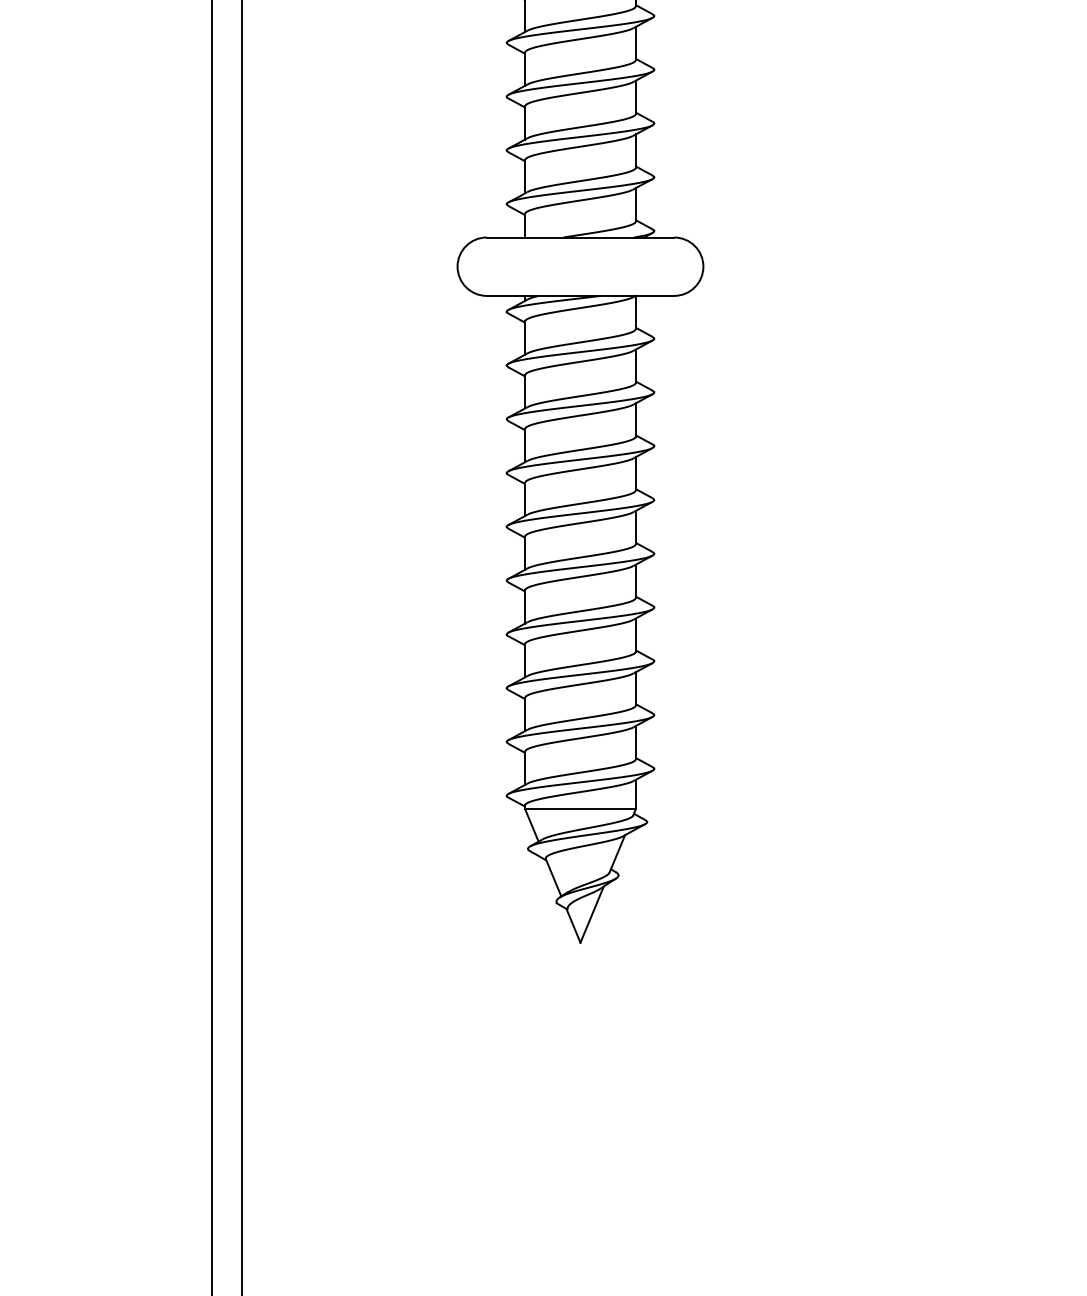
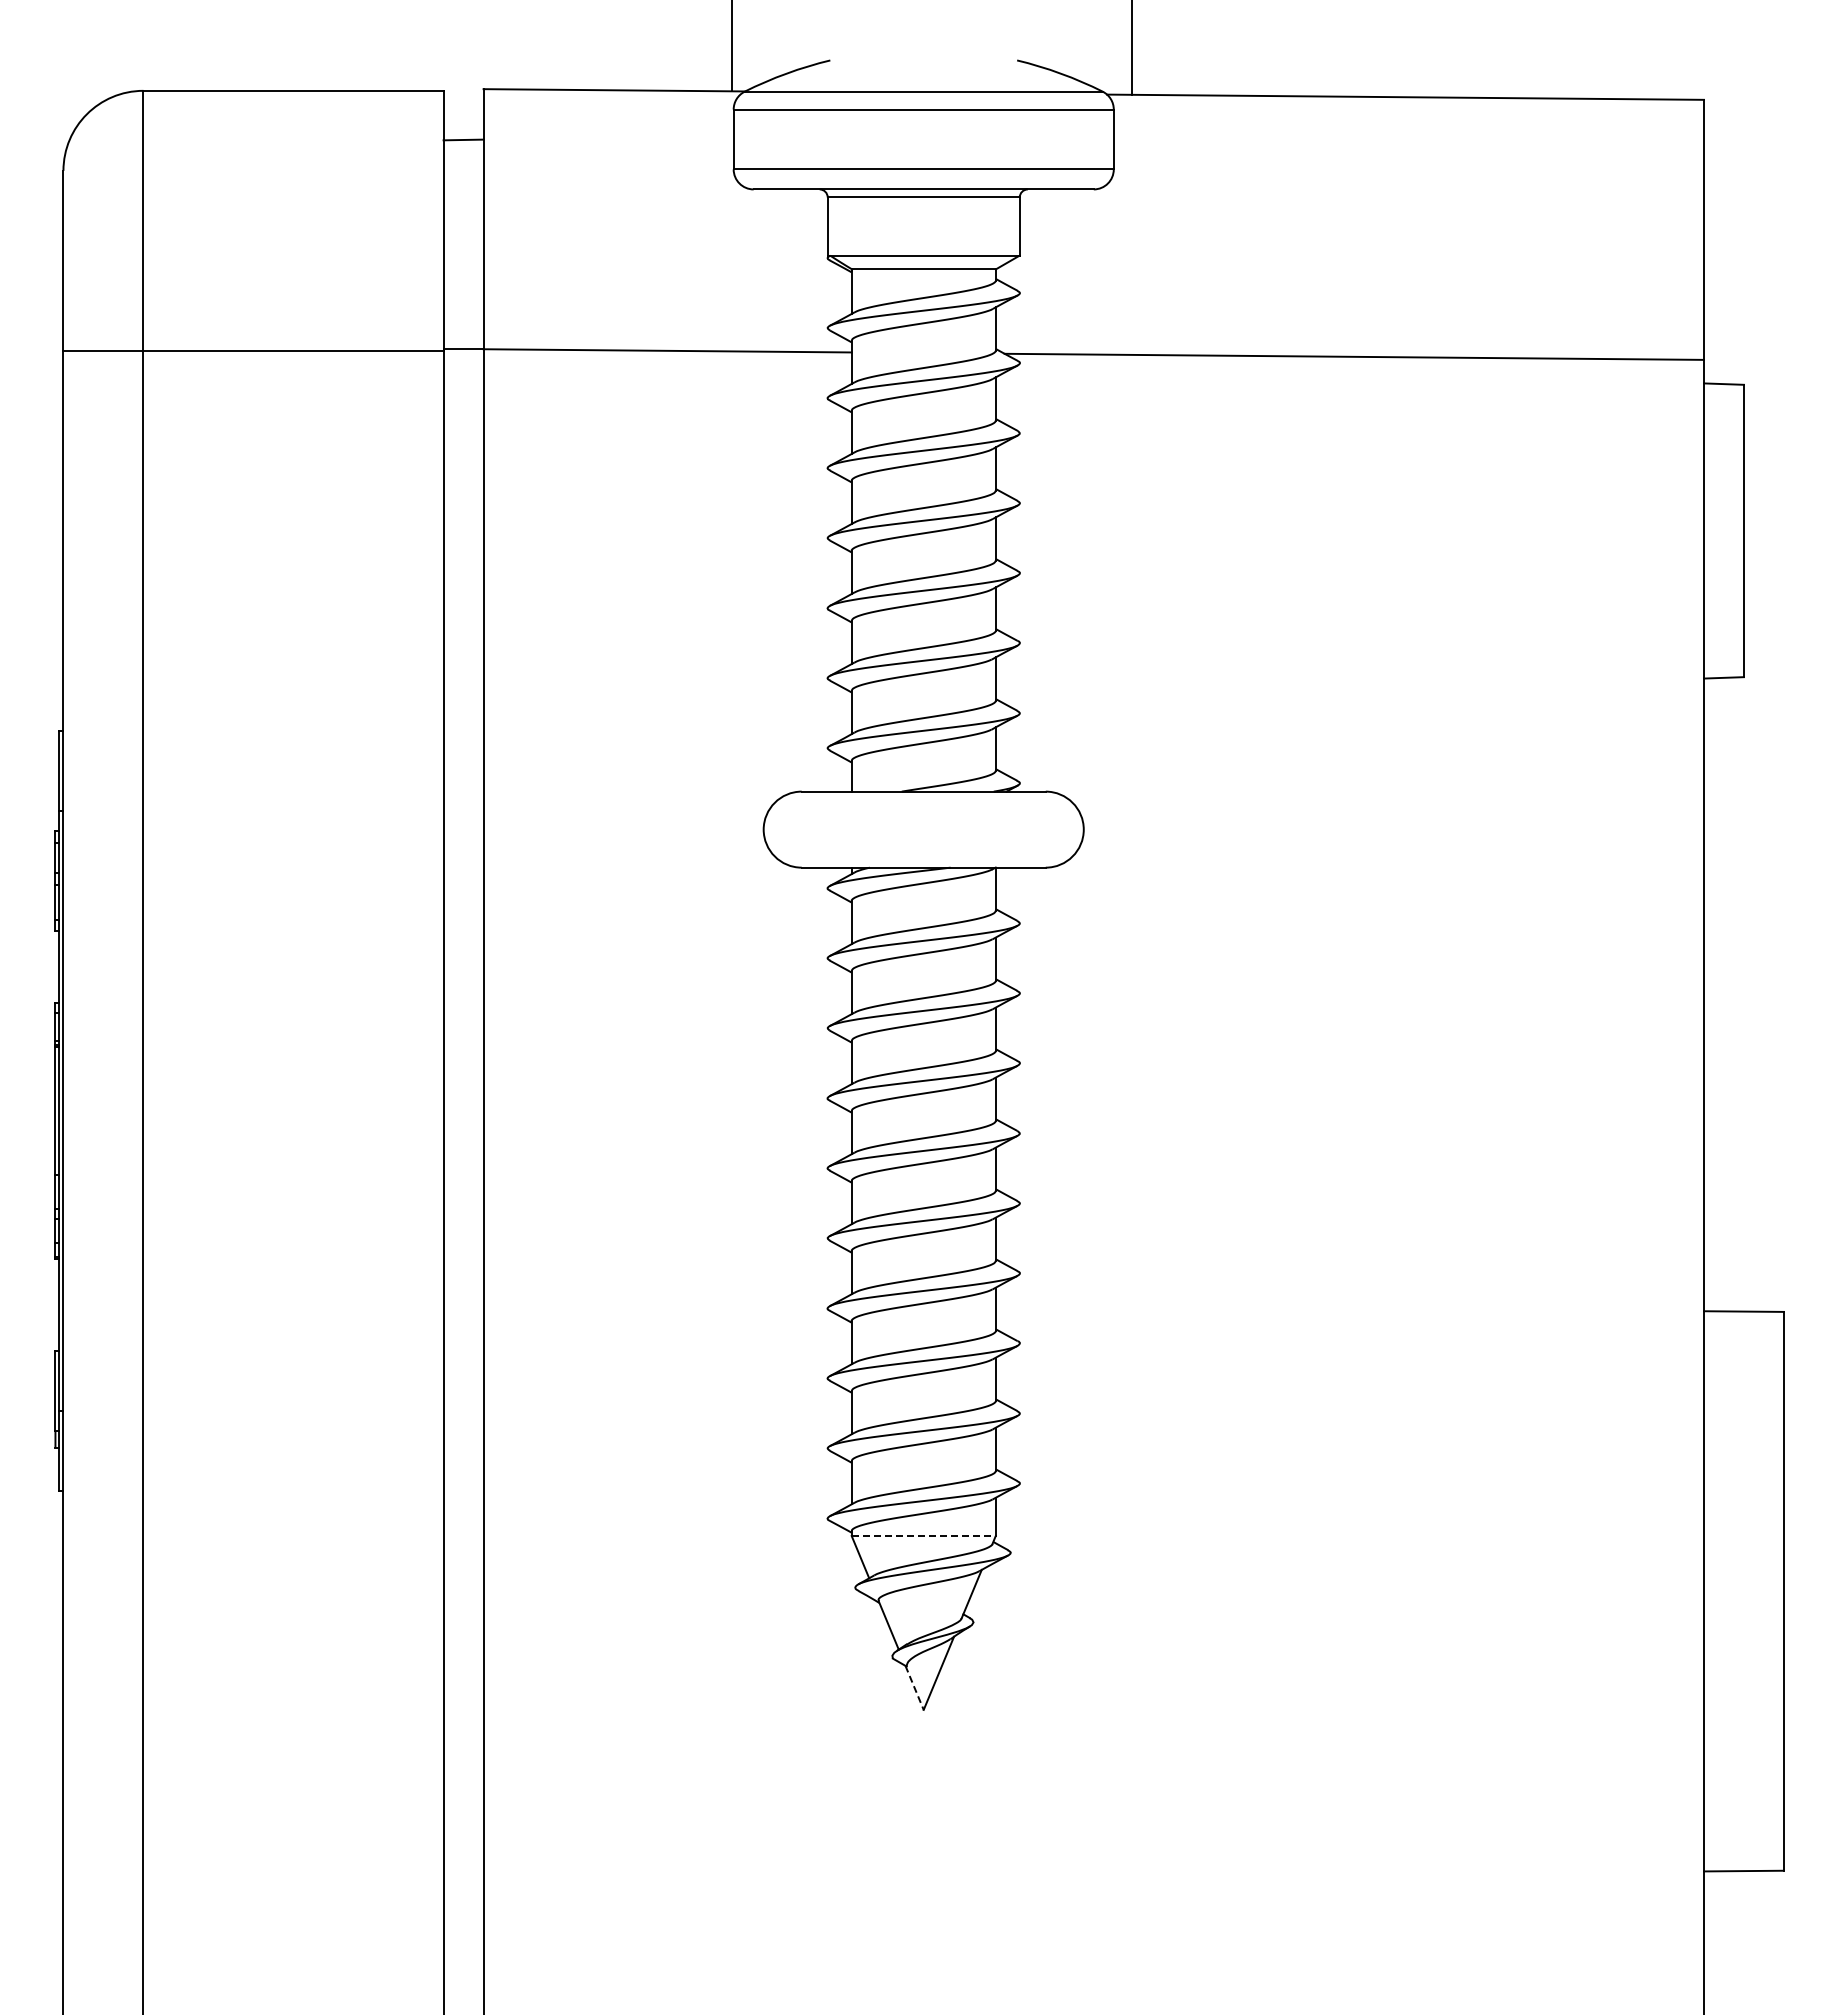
line: (581, 809) -> (924, 1536), solid -> dashed
line: (573, 925) -> (914, 1687), solid -> dashed

